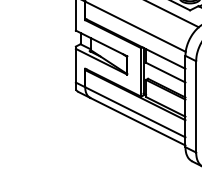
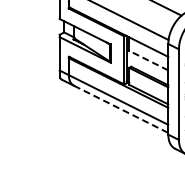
line: (165, 72) -> (148, 60), solid -> dashed
line: (138, 121) -> (121, 109), solid -> dashed

